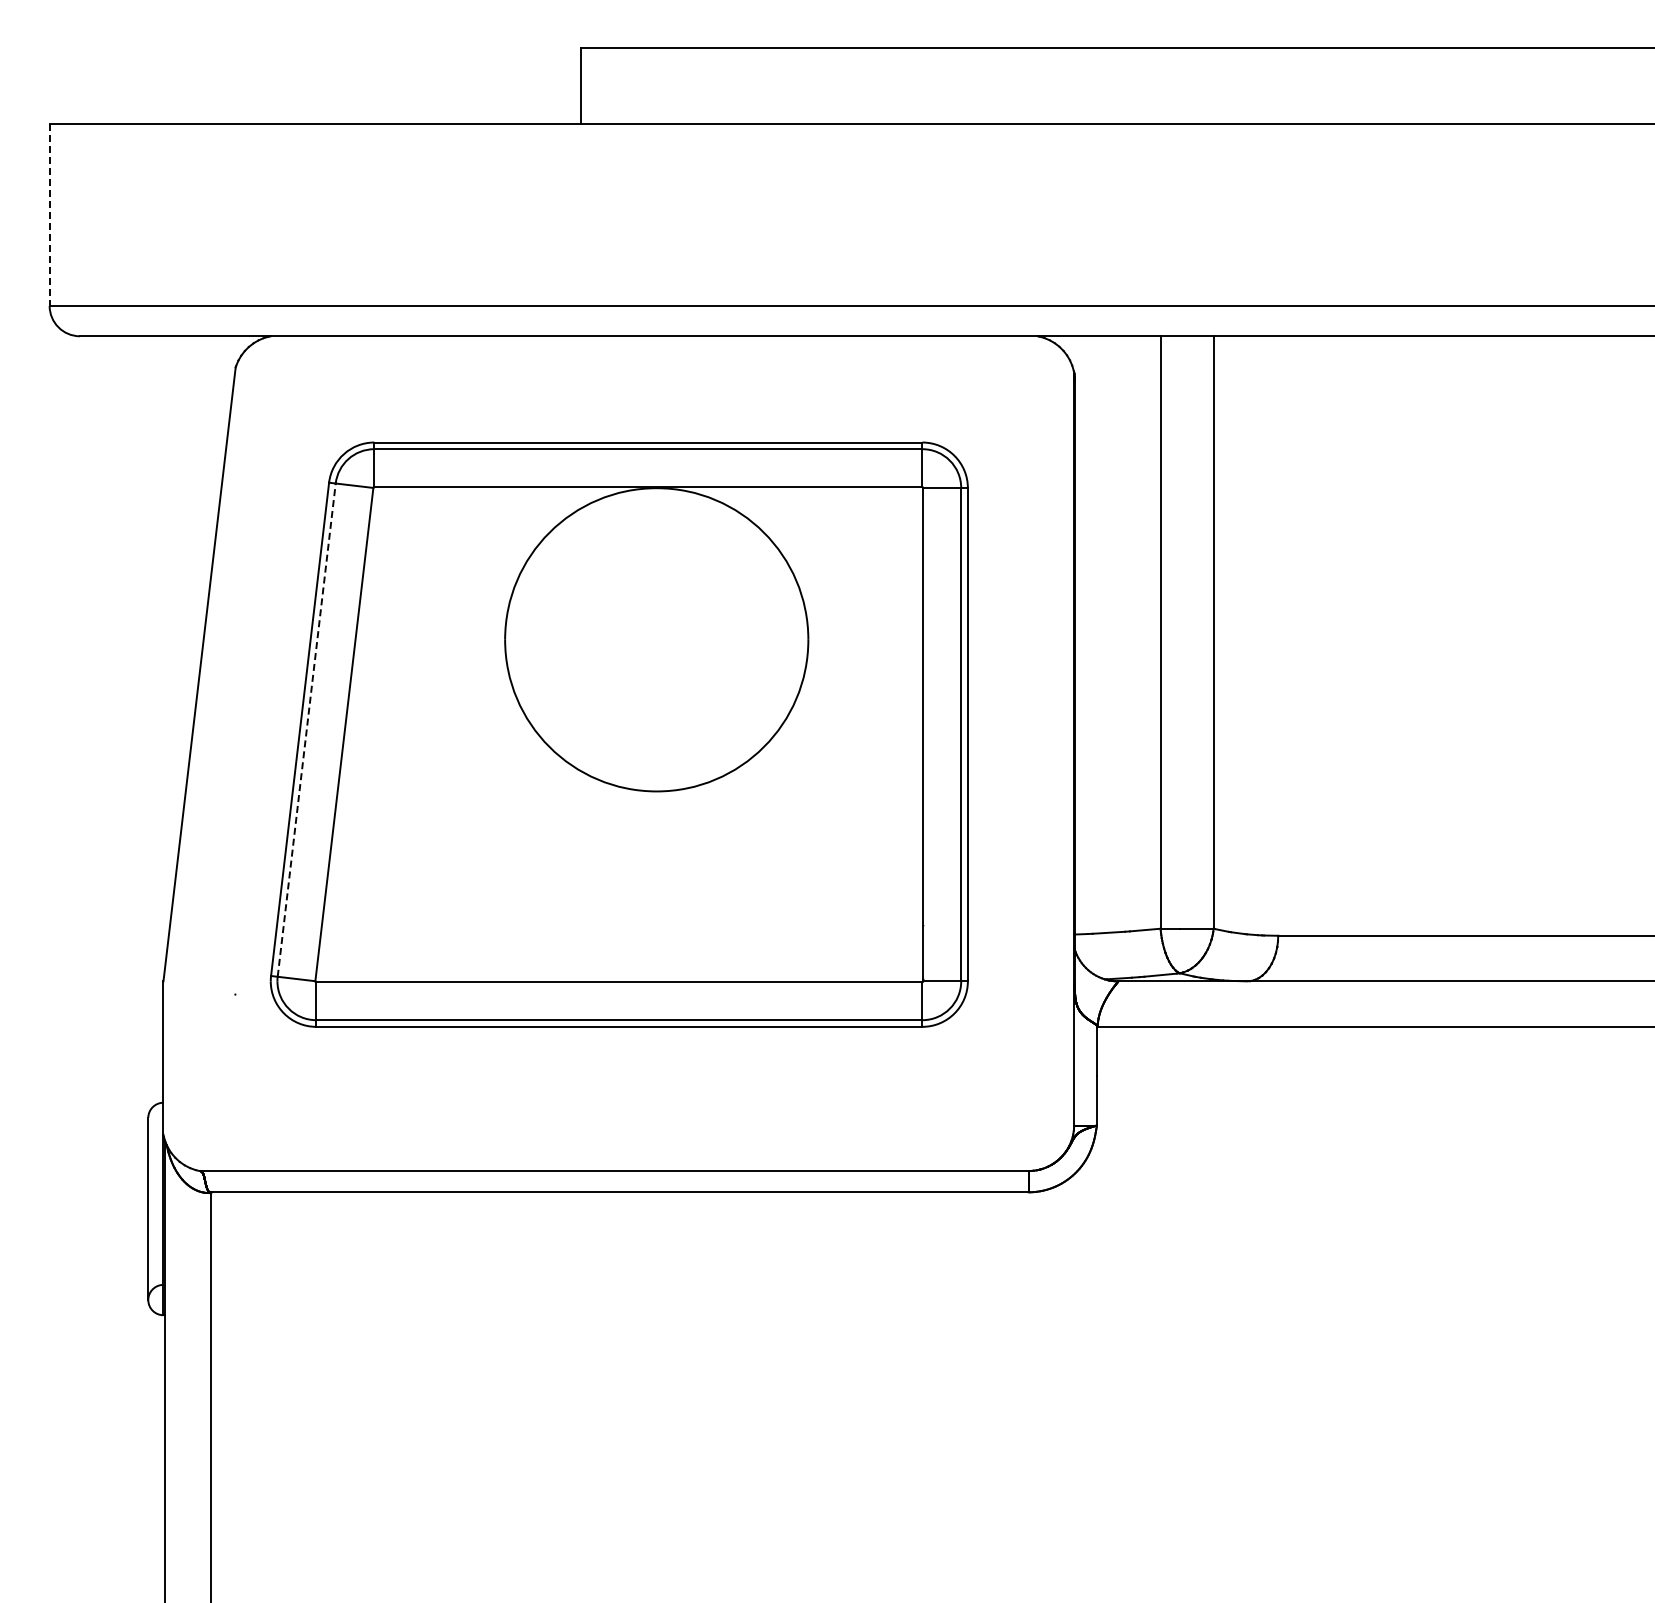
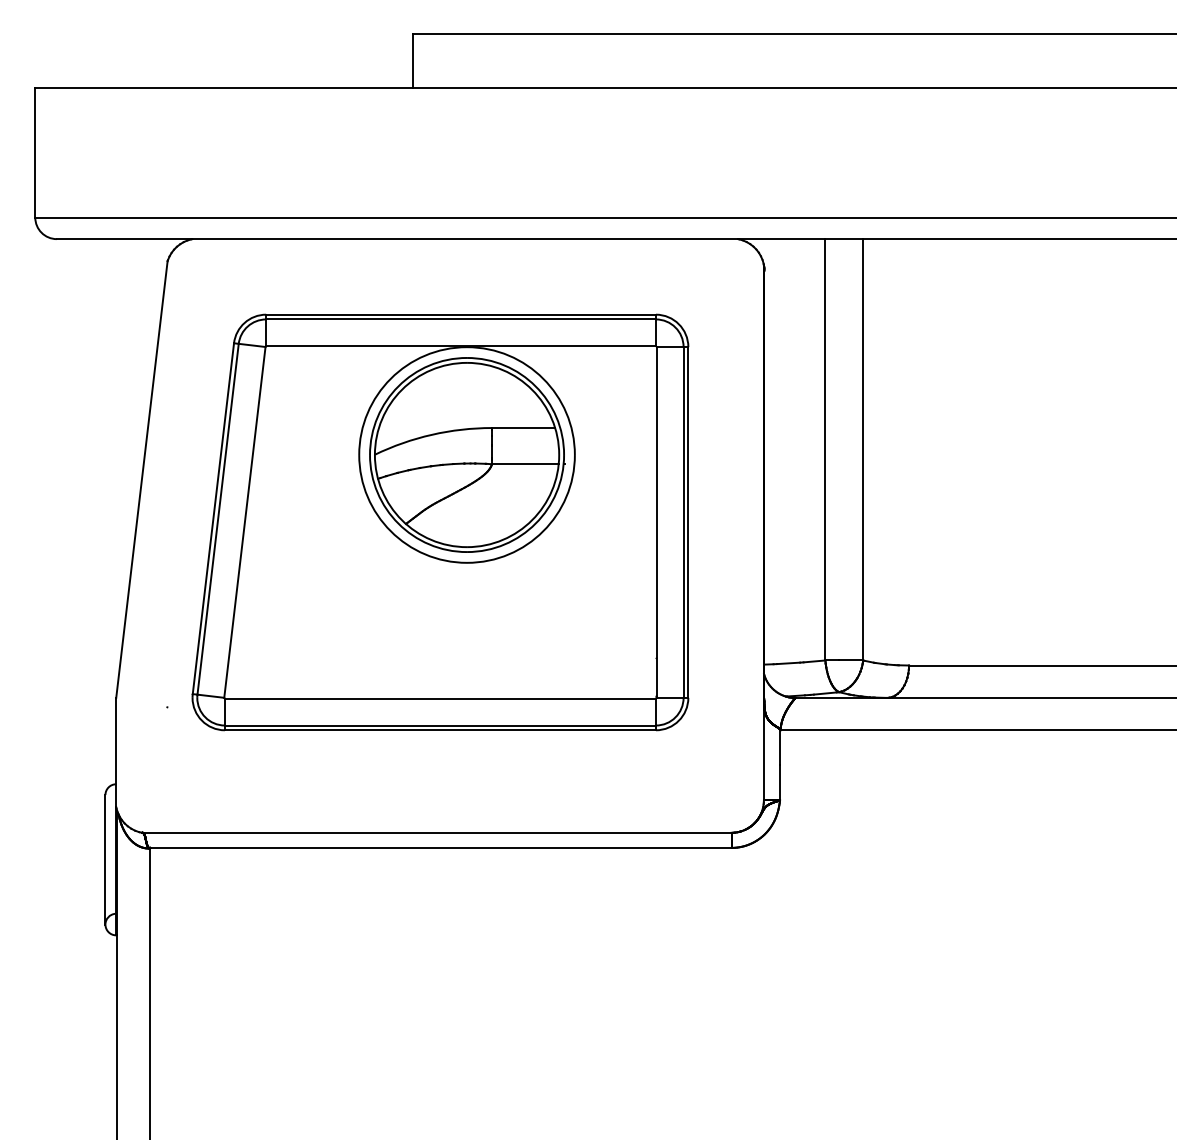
line: (49, 215) -> (35, 153), dashed -> solid
part: (656, 639) -> (466, 454), added
line: (306, 729) -> (217, 518), dashed -> solid

